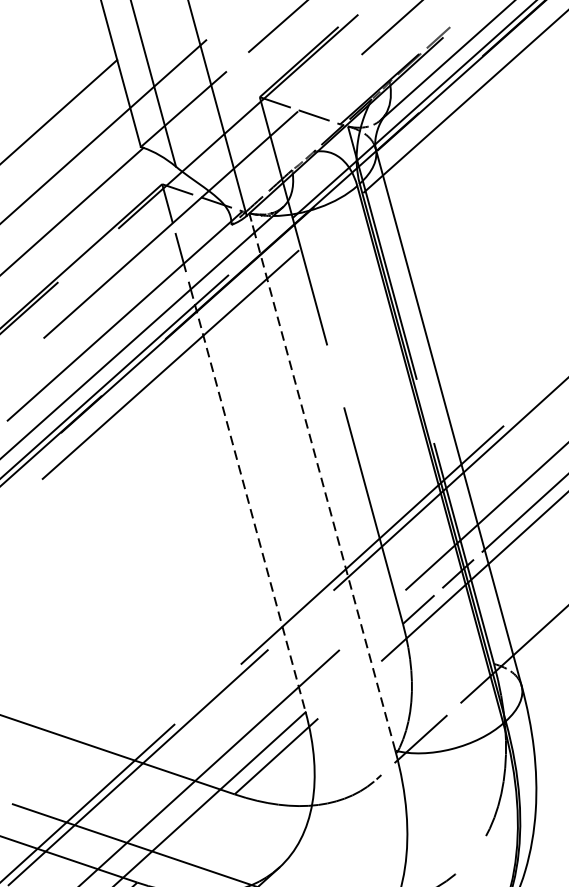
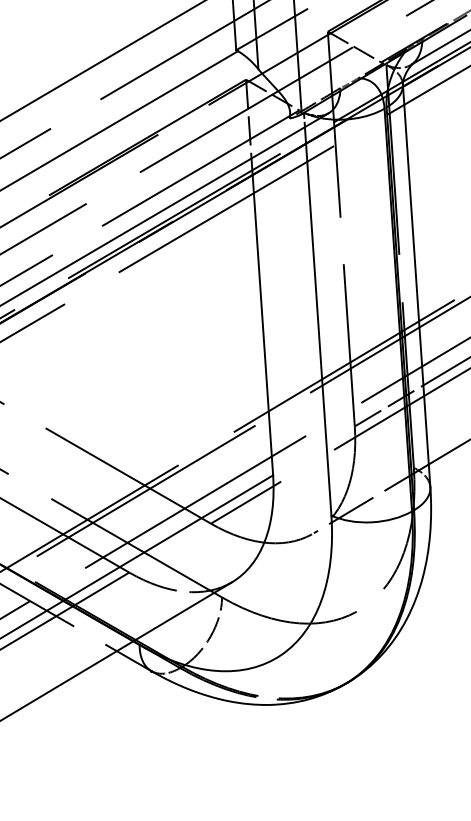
line: (325, 491) -> (318, 321), dashed -> solid
line: (248, 500) -> (262, 316), dashed -> solid

